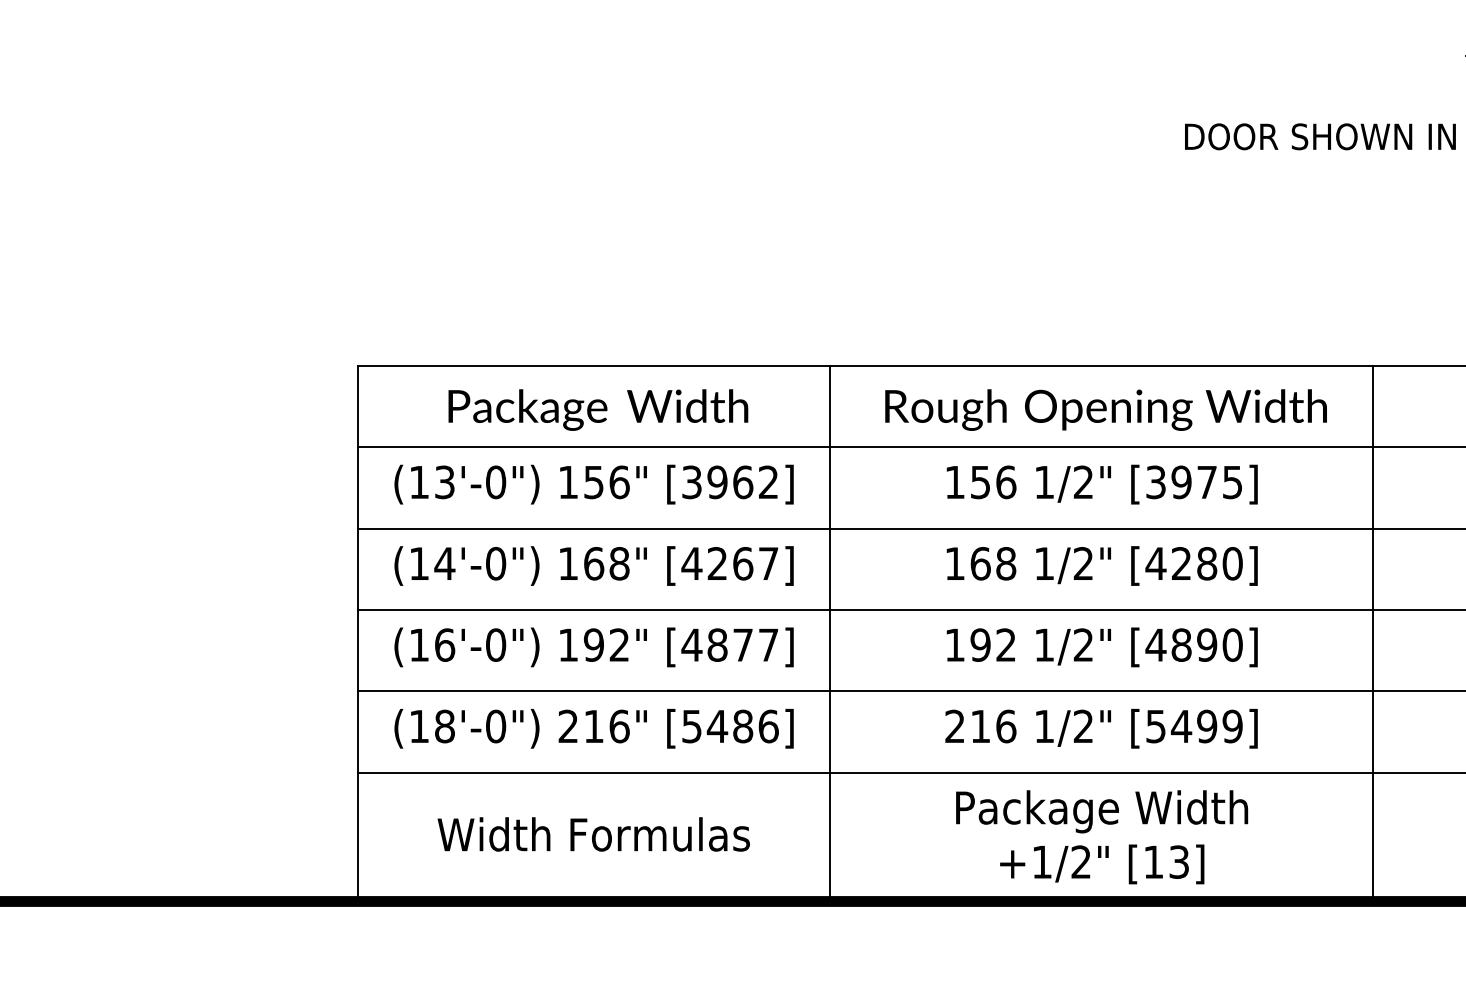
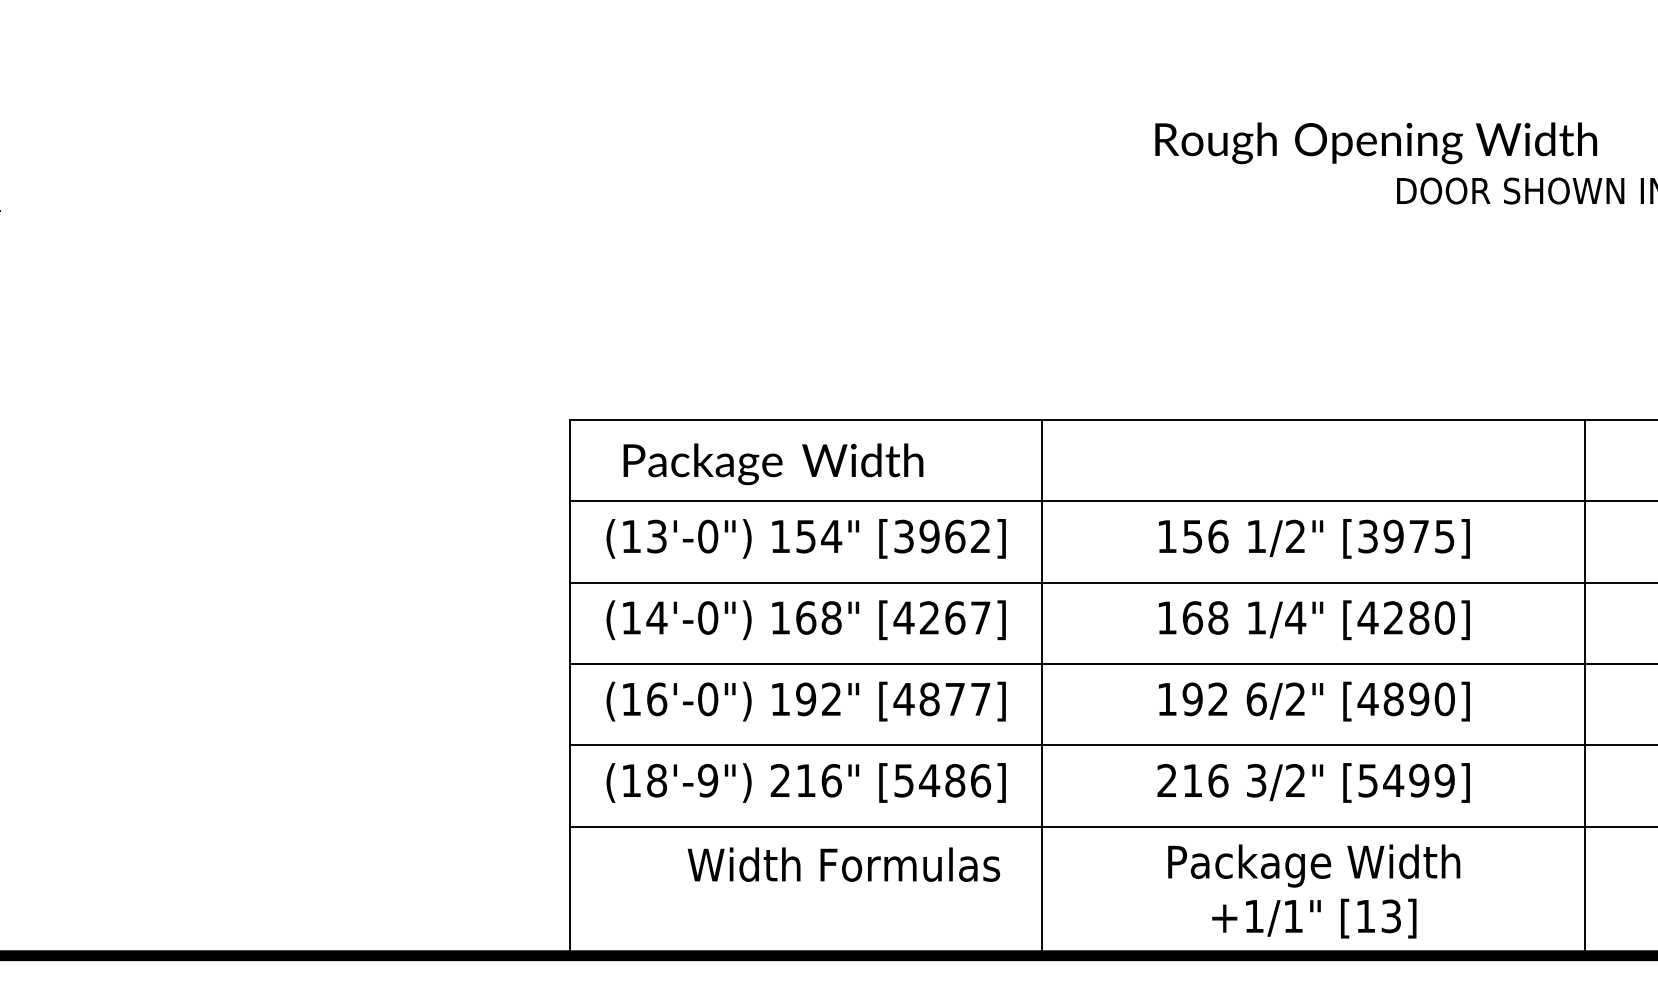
text: (598, 410) -> (773, 464), moved
text: (1106, 410) -> (1376, 143), moved
text: (619, 482) -> (831, 536), 156" -> 154"
text: (1083, 563) -> (1295, 617), 1/2" -> 1/4"
text: (1044, 645) -> (1256, 699), 1/2" -> 6/2"
text: (496, 726) -> (708, 780), (18'-0") -> (18'-9")
text: (1044, 726) -> (1256, 780), 1/2" -> 3/2"
text: (593, 834) -> (843, 864), moved
text: (1080, 861) -> (1292, 915), +1/2" -> +1/1"

